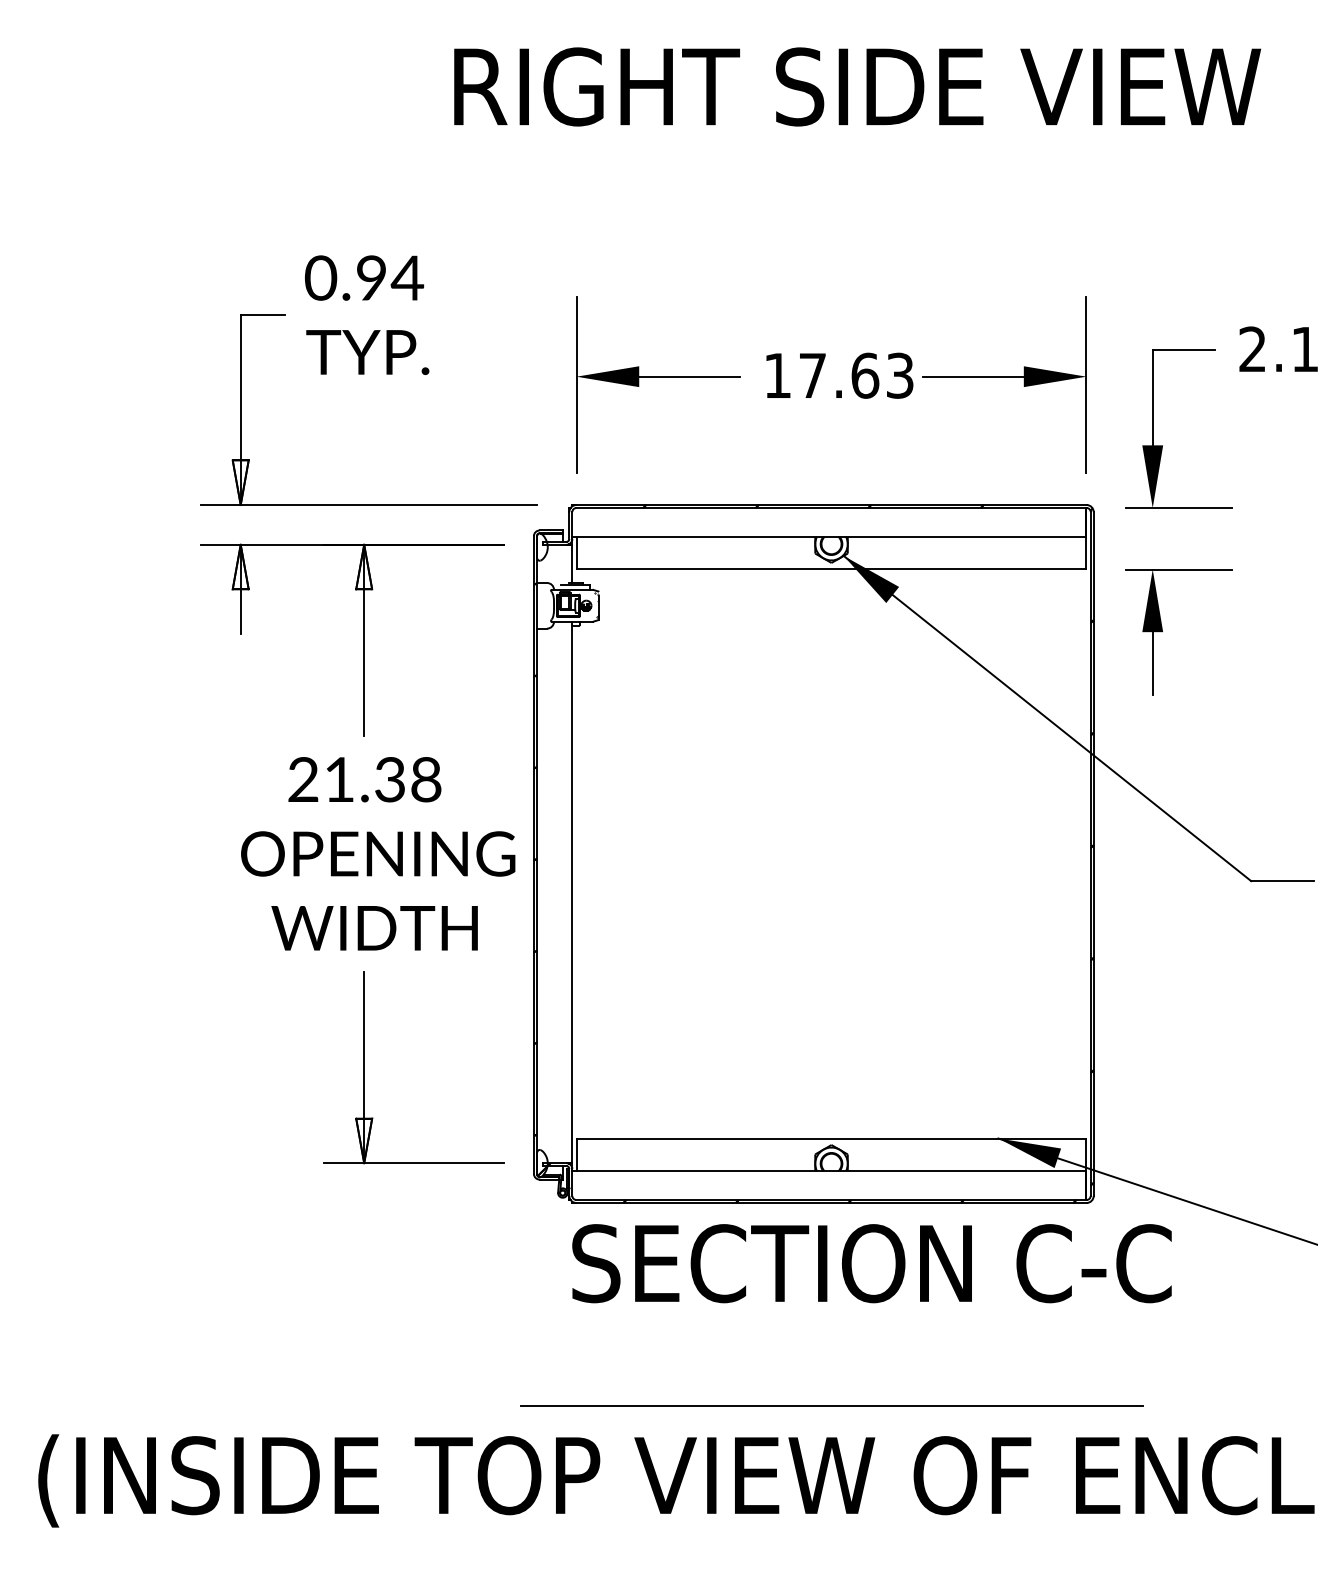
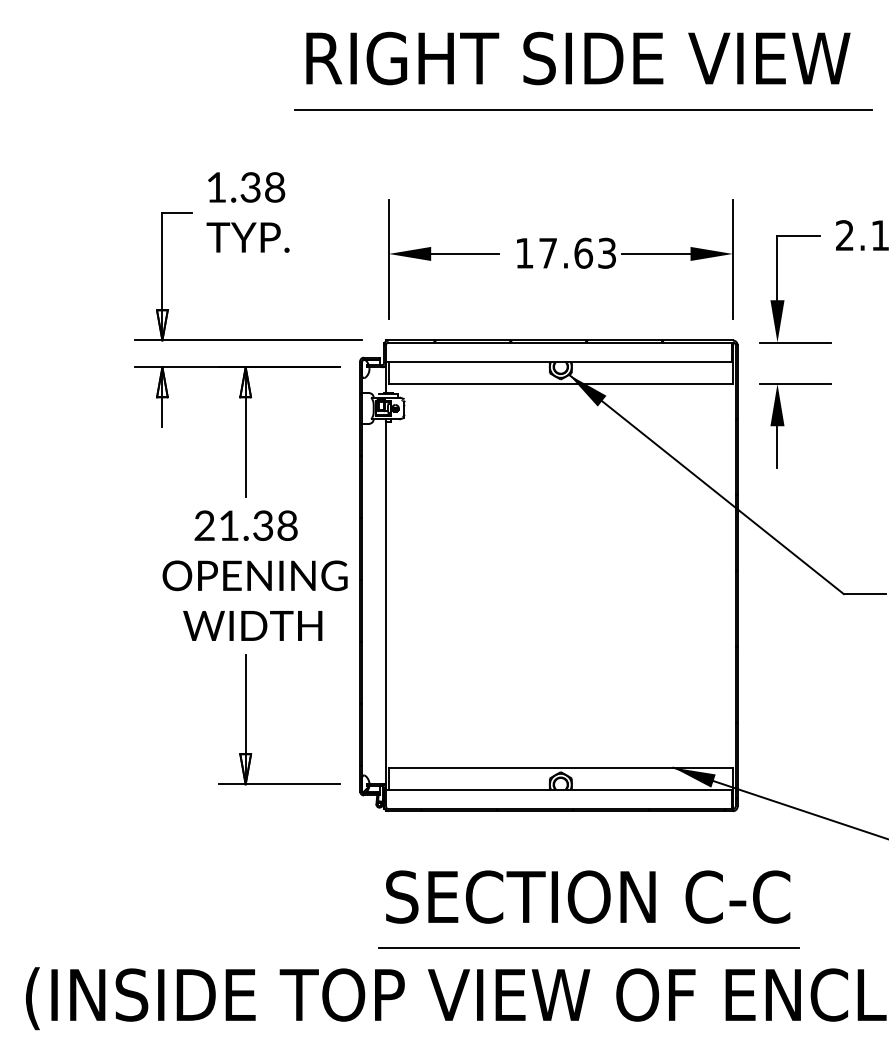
line: (865, 162) -> (583, 109), added
text: (363, 278) -> (245, 187), 0.94 -> 1.38
text: (872, 1262) -> (588, 896), moved
line: (831, 1405) -> (588, 947), moved

